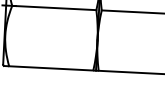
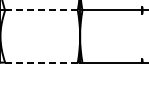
line: (54, 8) -> (41, 10), solid -> dashed
line: (51, 68) -> (41, 62), solid -> dashed

